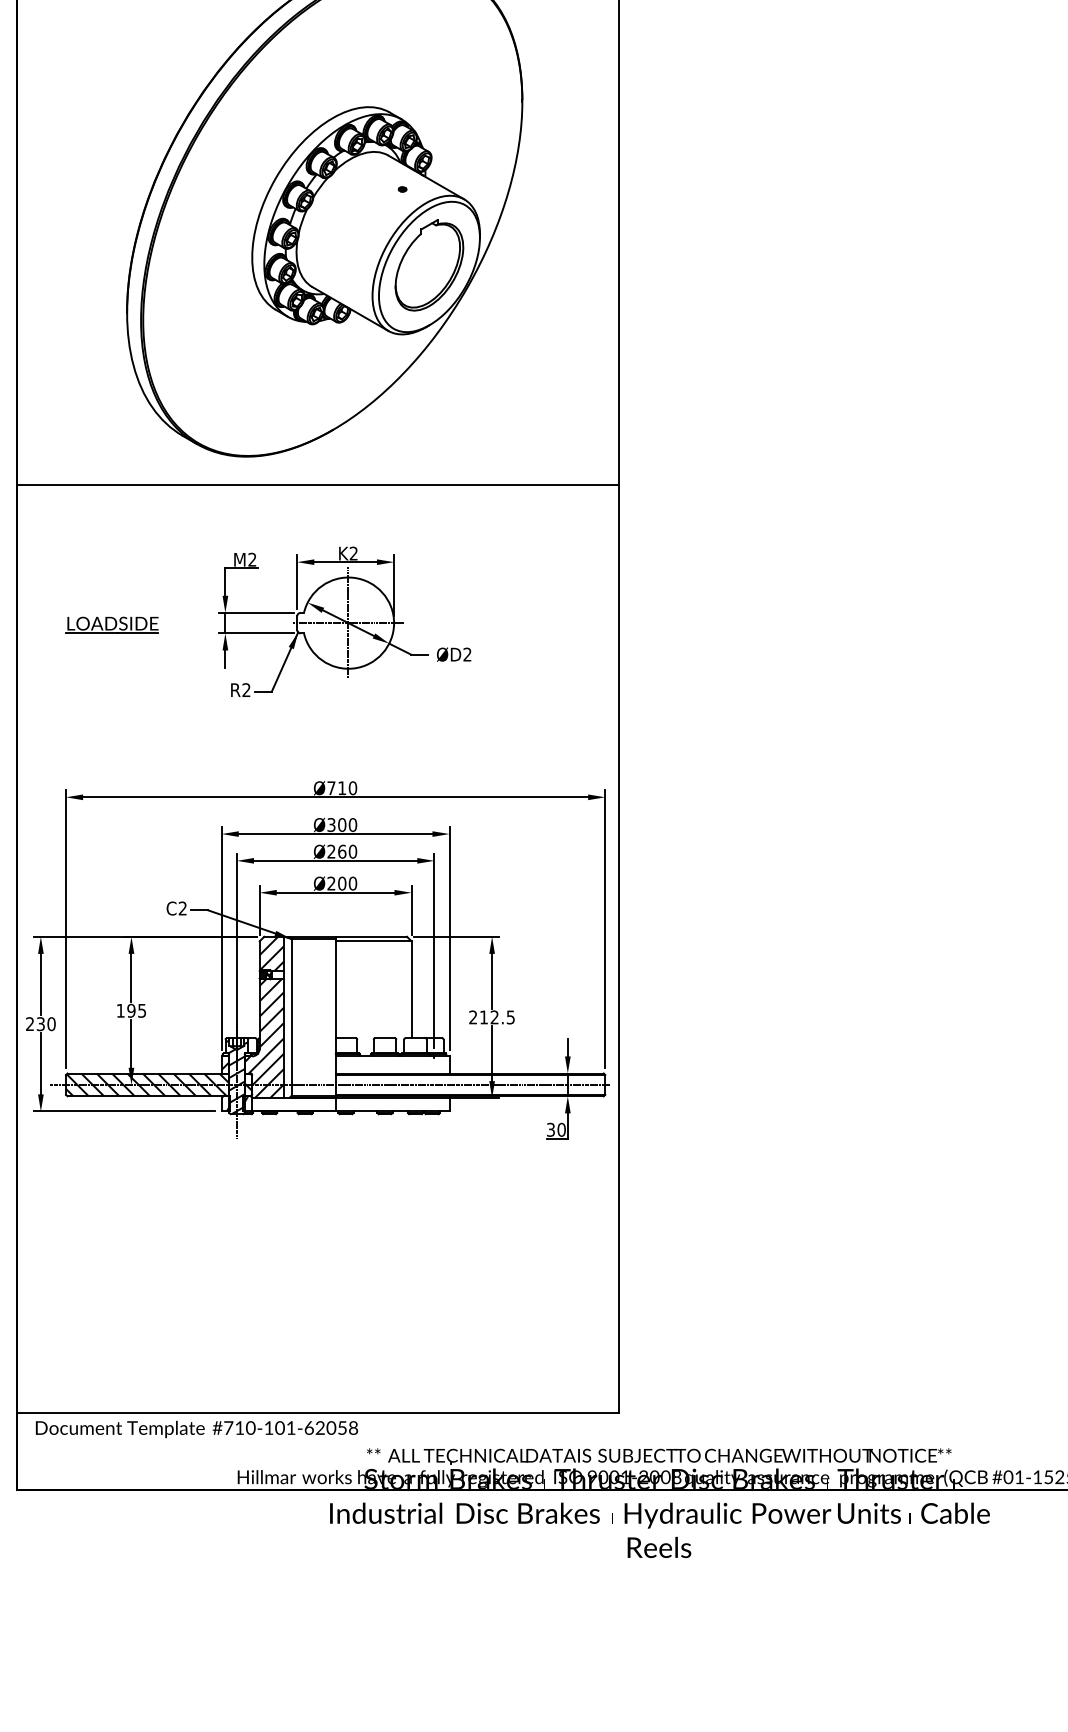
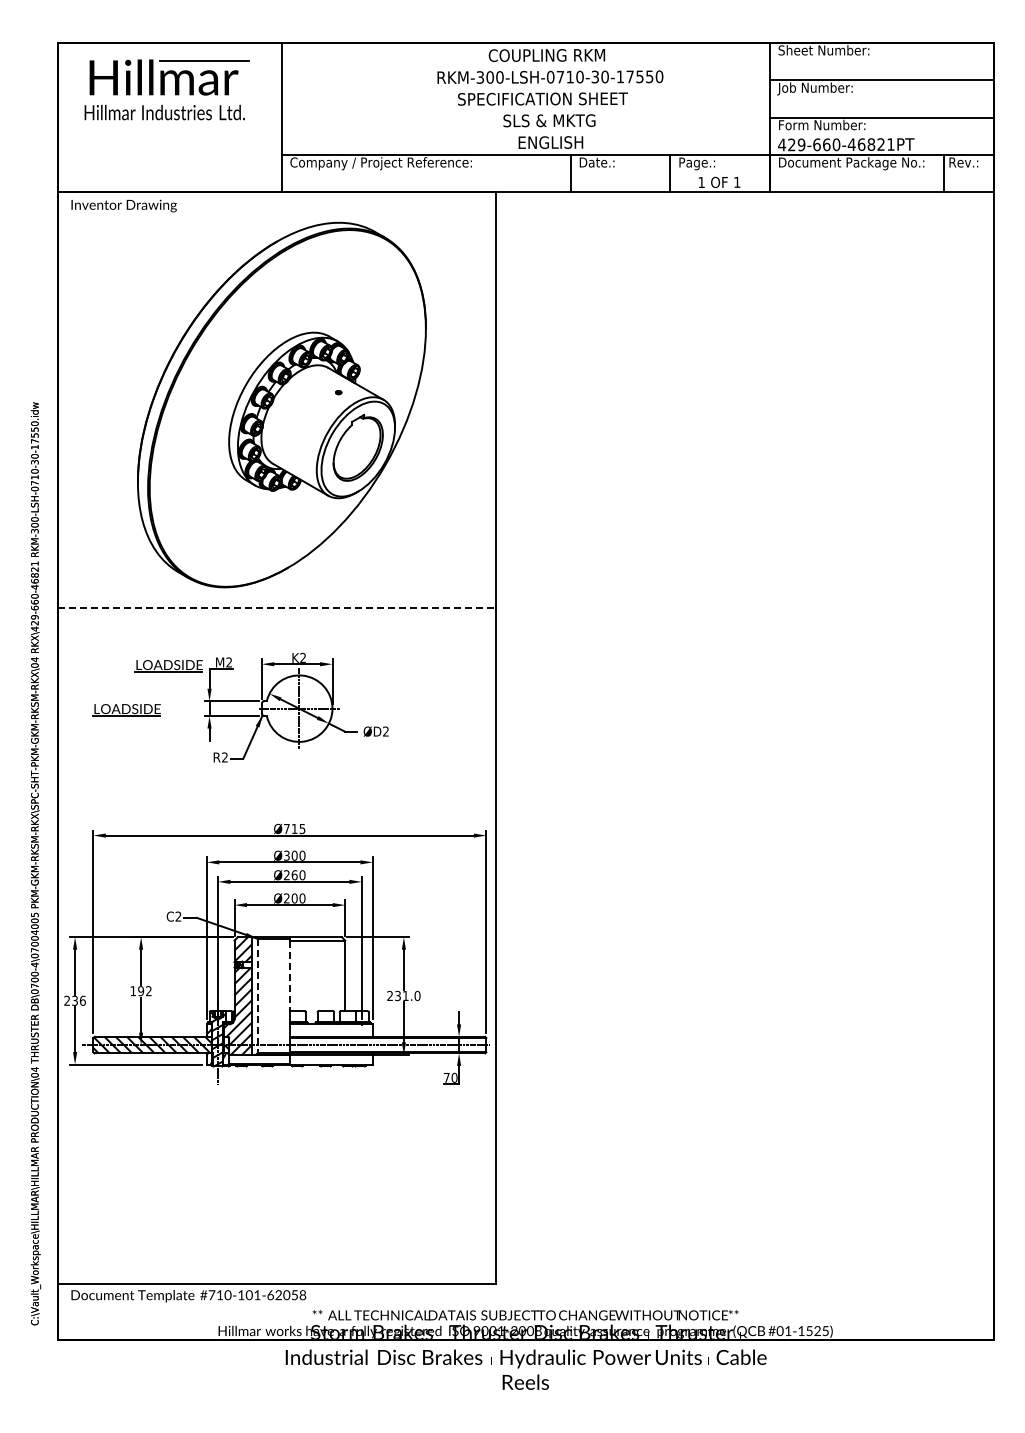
line: (318, 484) -> (277, 607), solid -> dashed
part: (169, 565) -> (168, 666), added
text: (352, 787) -> (302, 828), Ø710 -> Ø715
line: (335, 990) -> (289, 976), solid -> dashed
text: (141, 1011) -> (148, 991), 195 -> 192
text: (497, 1016) -> (407, 995), 212.5 -> 231.0
line: (291, 1018) -> (257, 996), solid -> dashed
text: (51, 1023) -> (82, 1000), 230 -> 236
text: (550, 1129) -> (446, 1077), 30 -> 70

